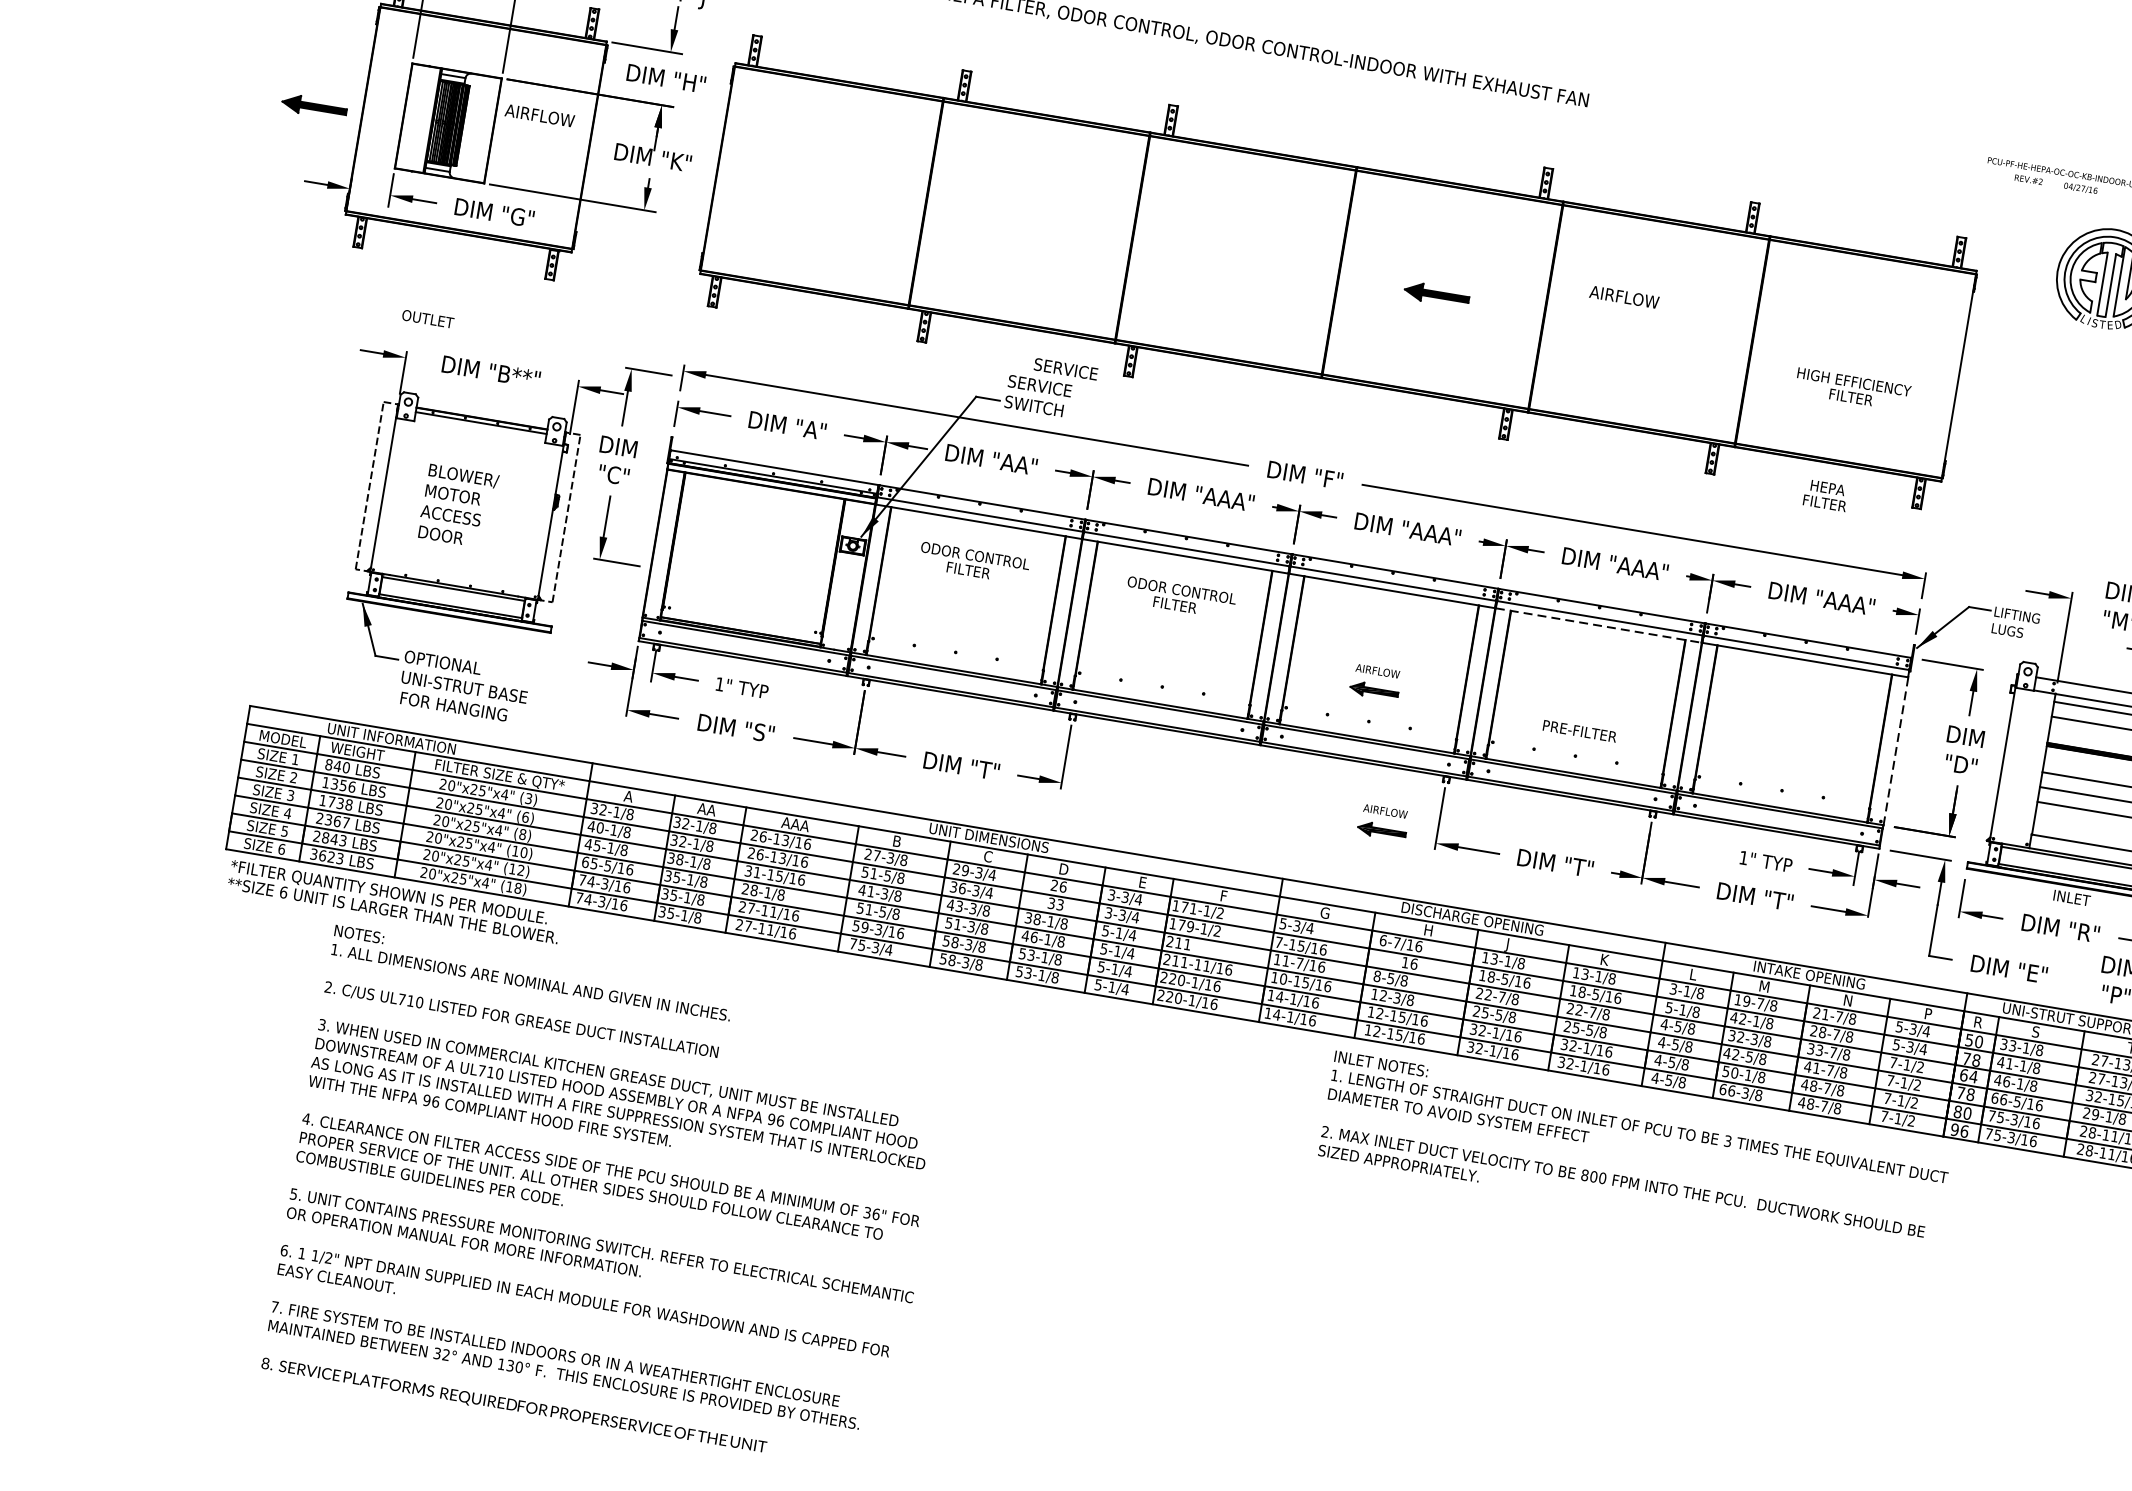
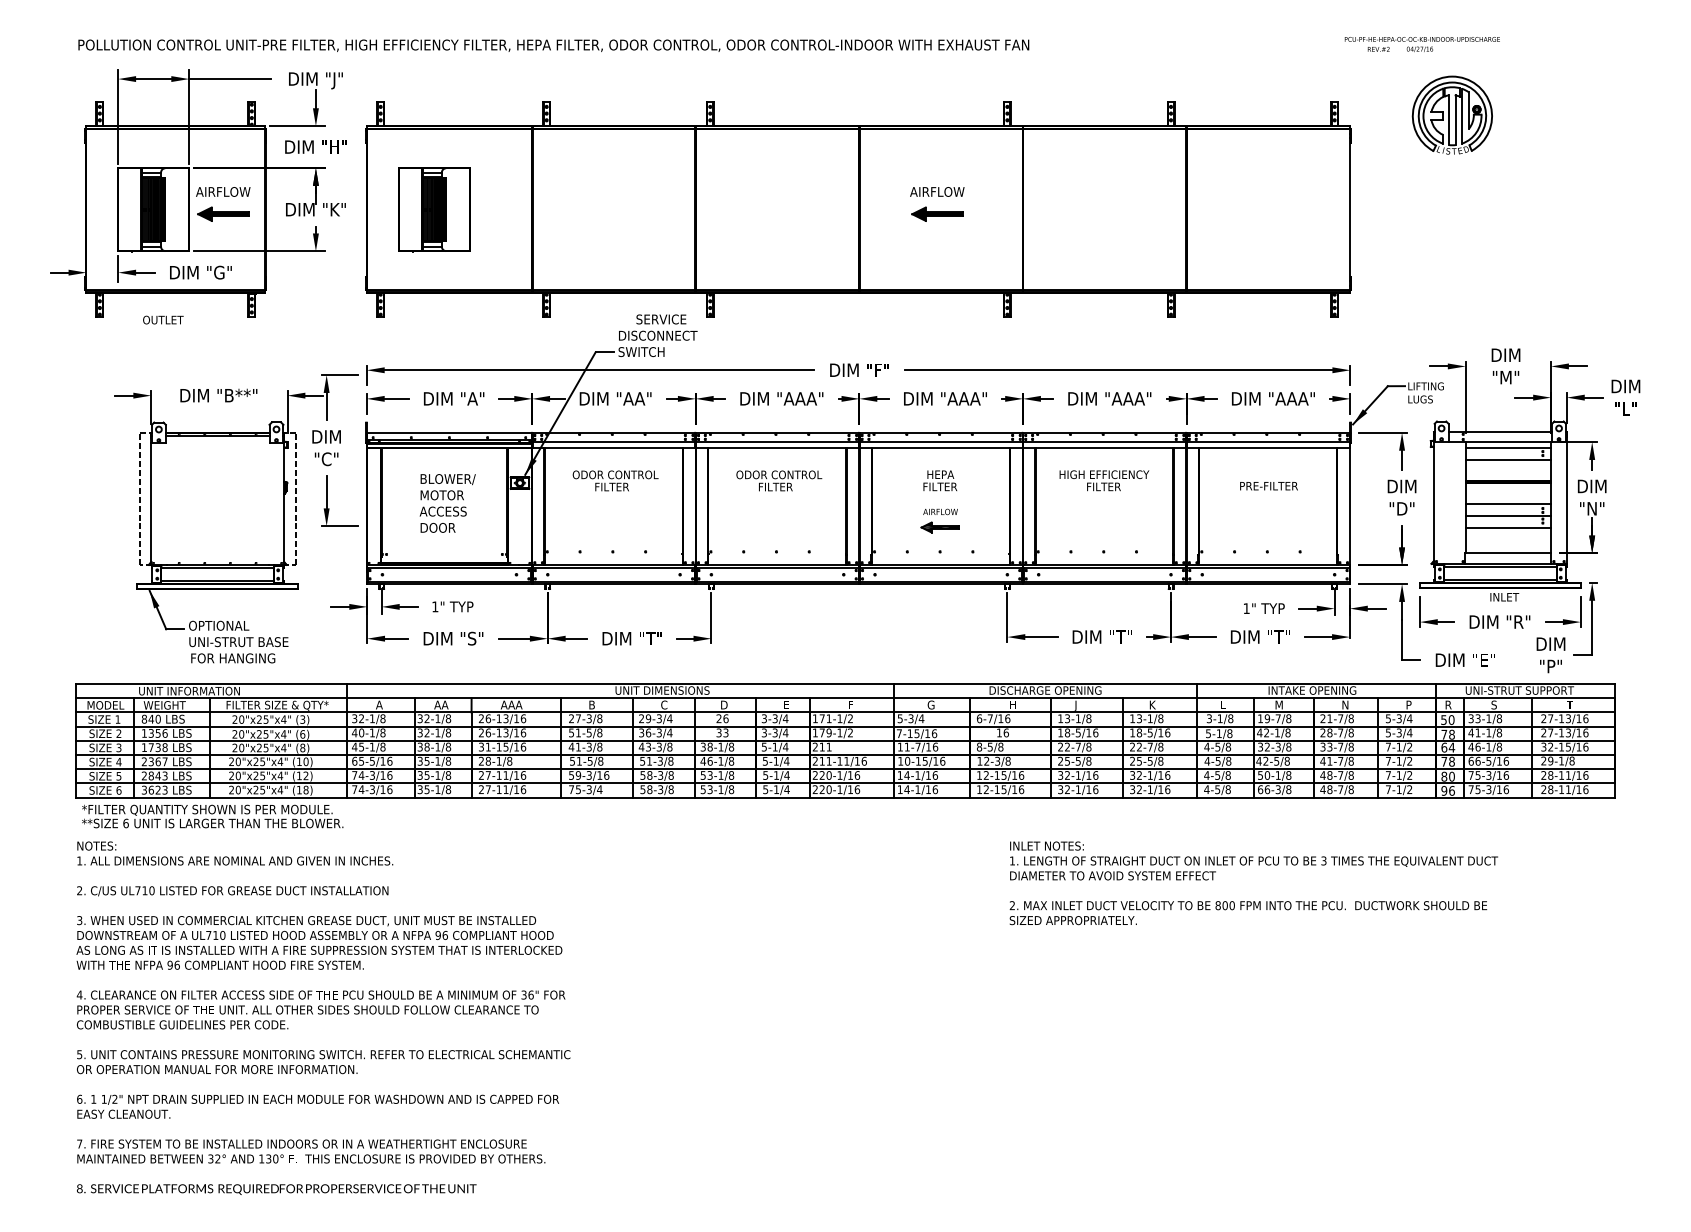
part: (314, 106) -> (223, 213), moved
part: (802, 182) -> (434, 209), added
text: (1624, 296) -> (937, 191), moved
text: (428, 318) -> (163, 319), moved
text: (1057, 388) -> (657, 335), SERVICE -> DISCONNECT
text: (1853, 389) -> (1104, 480), moved
text: (1826, 495) -> (940, 480), moved
text: (457, 506) -> (447, 503), moved
line: (1599, 626) -> (1105, 448), dashed -> solid
text: (1579, 731) -> (1268, 486), moved
line: (1897, 747) -> (1350, 503), dashed -> solid
part: (1382, 821) -> (963, 627), removed
text: (1634, 1154) -> (1253, 883), moved
text: (609, 1198) -> (323, 1017), moved

